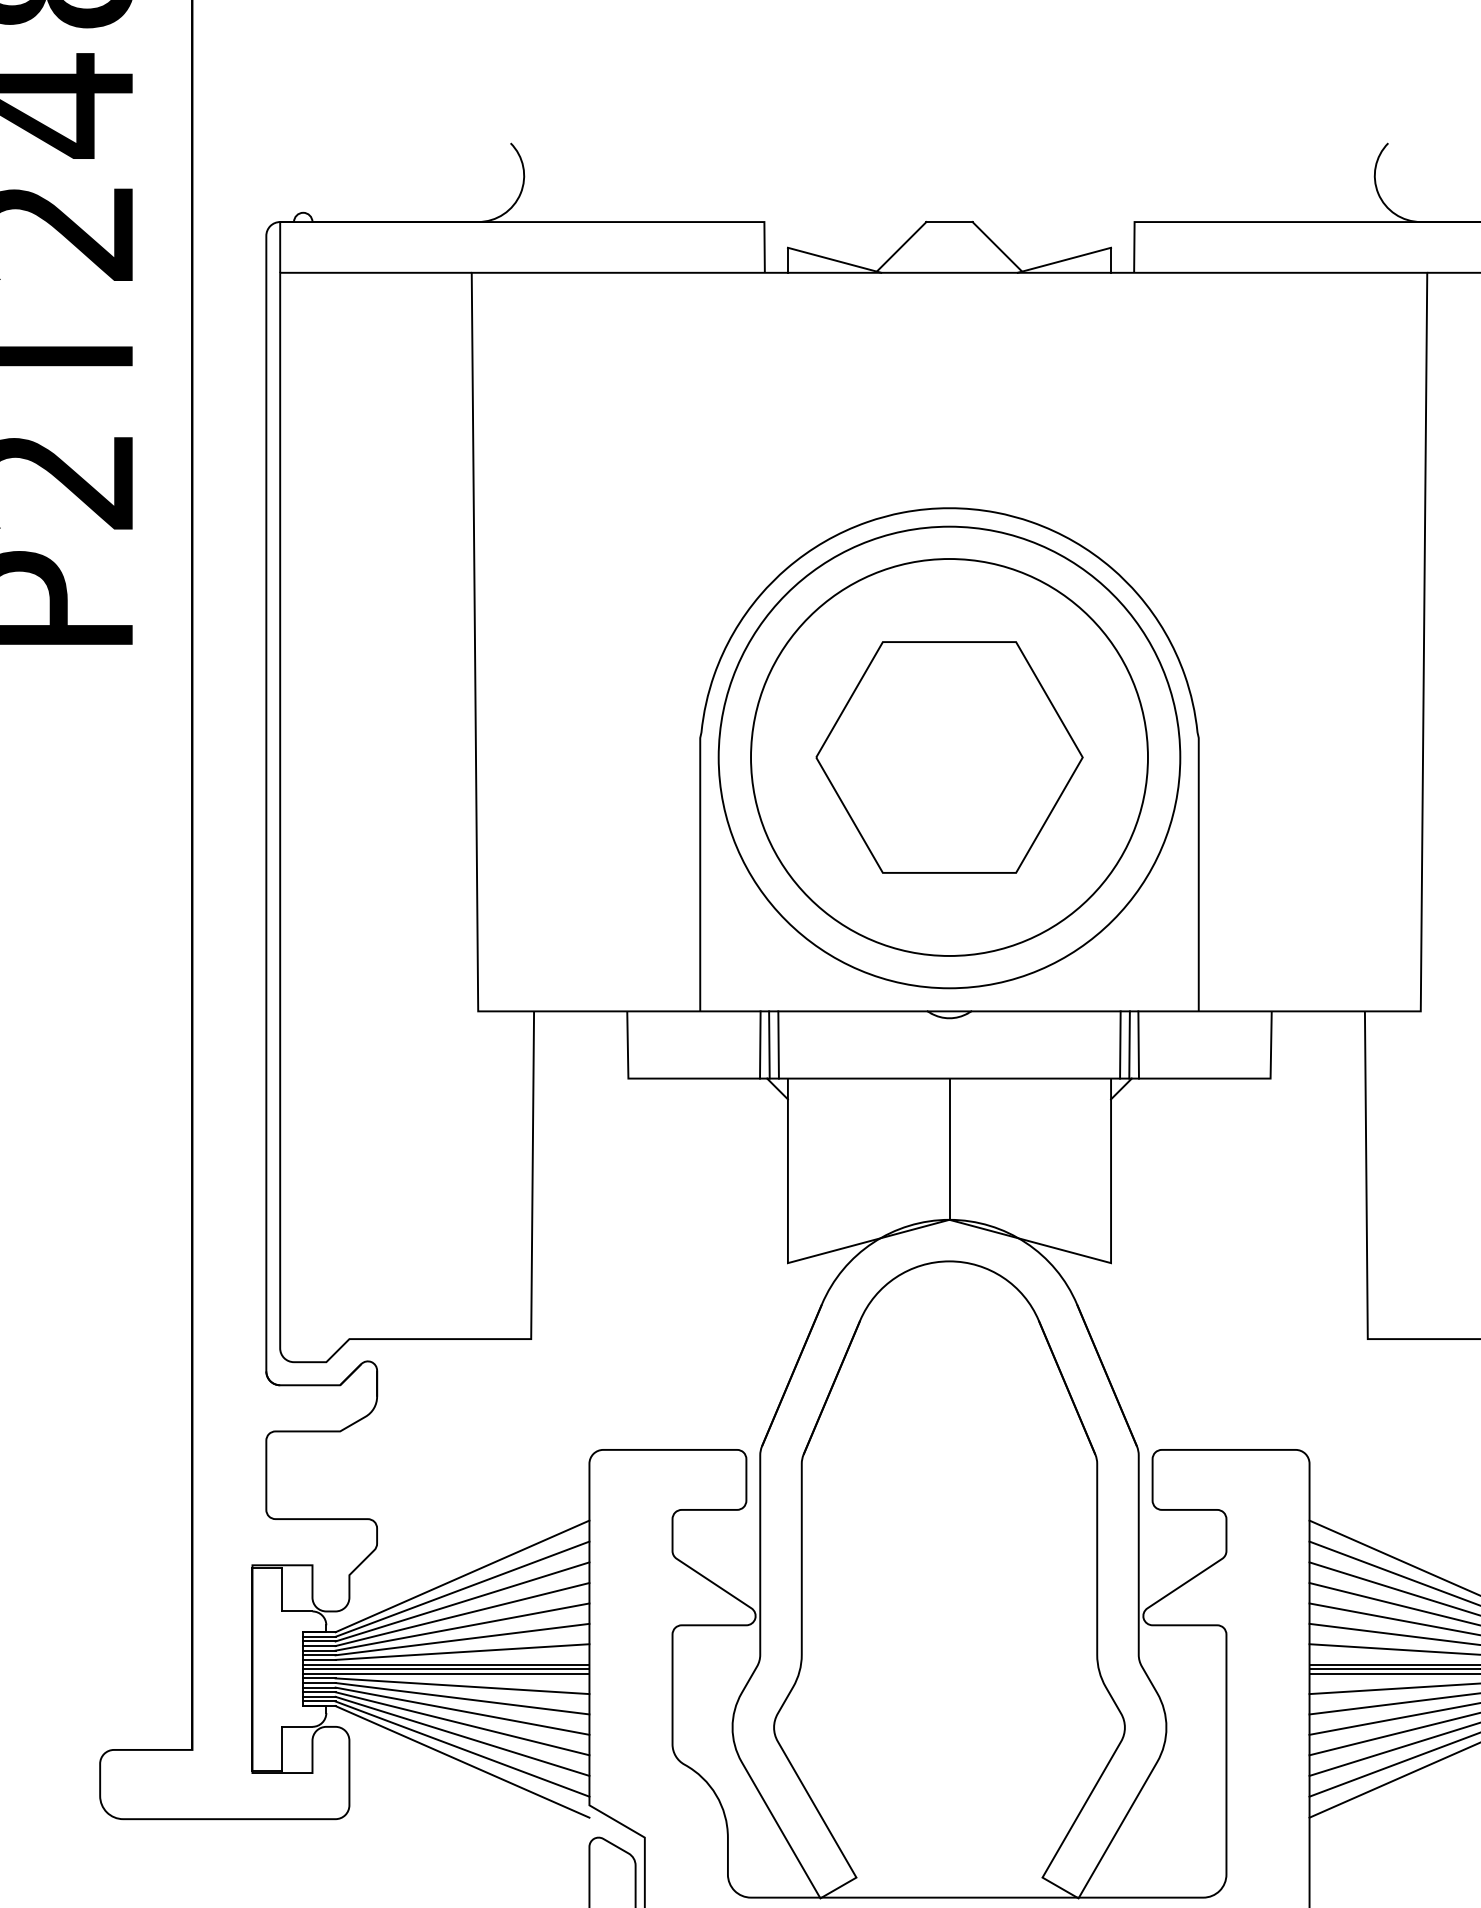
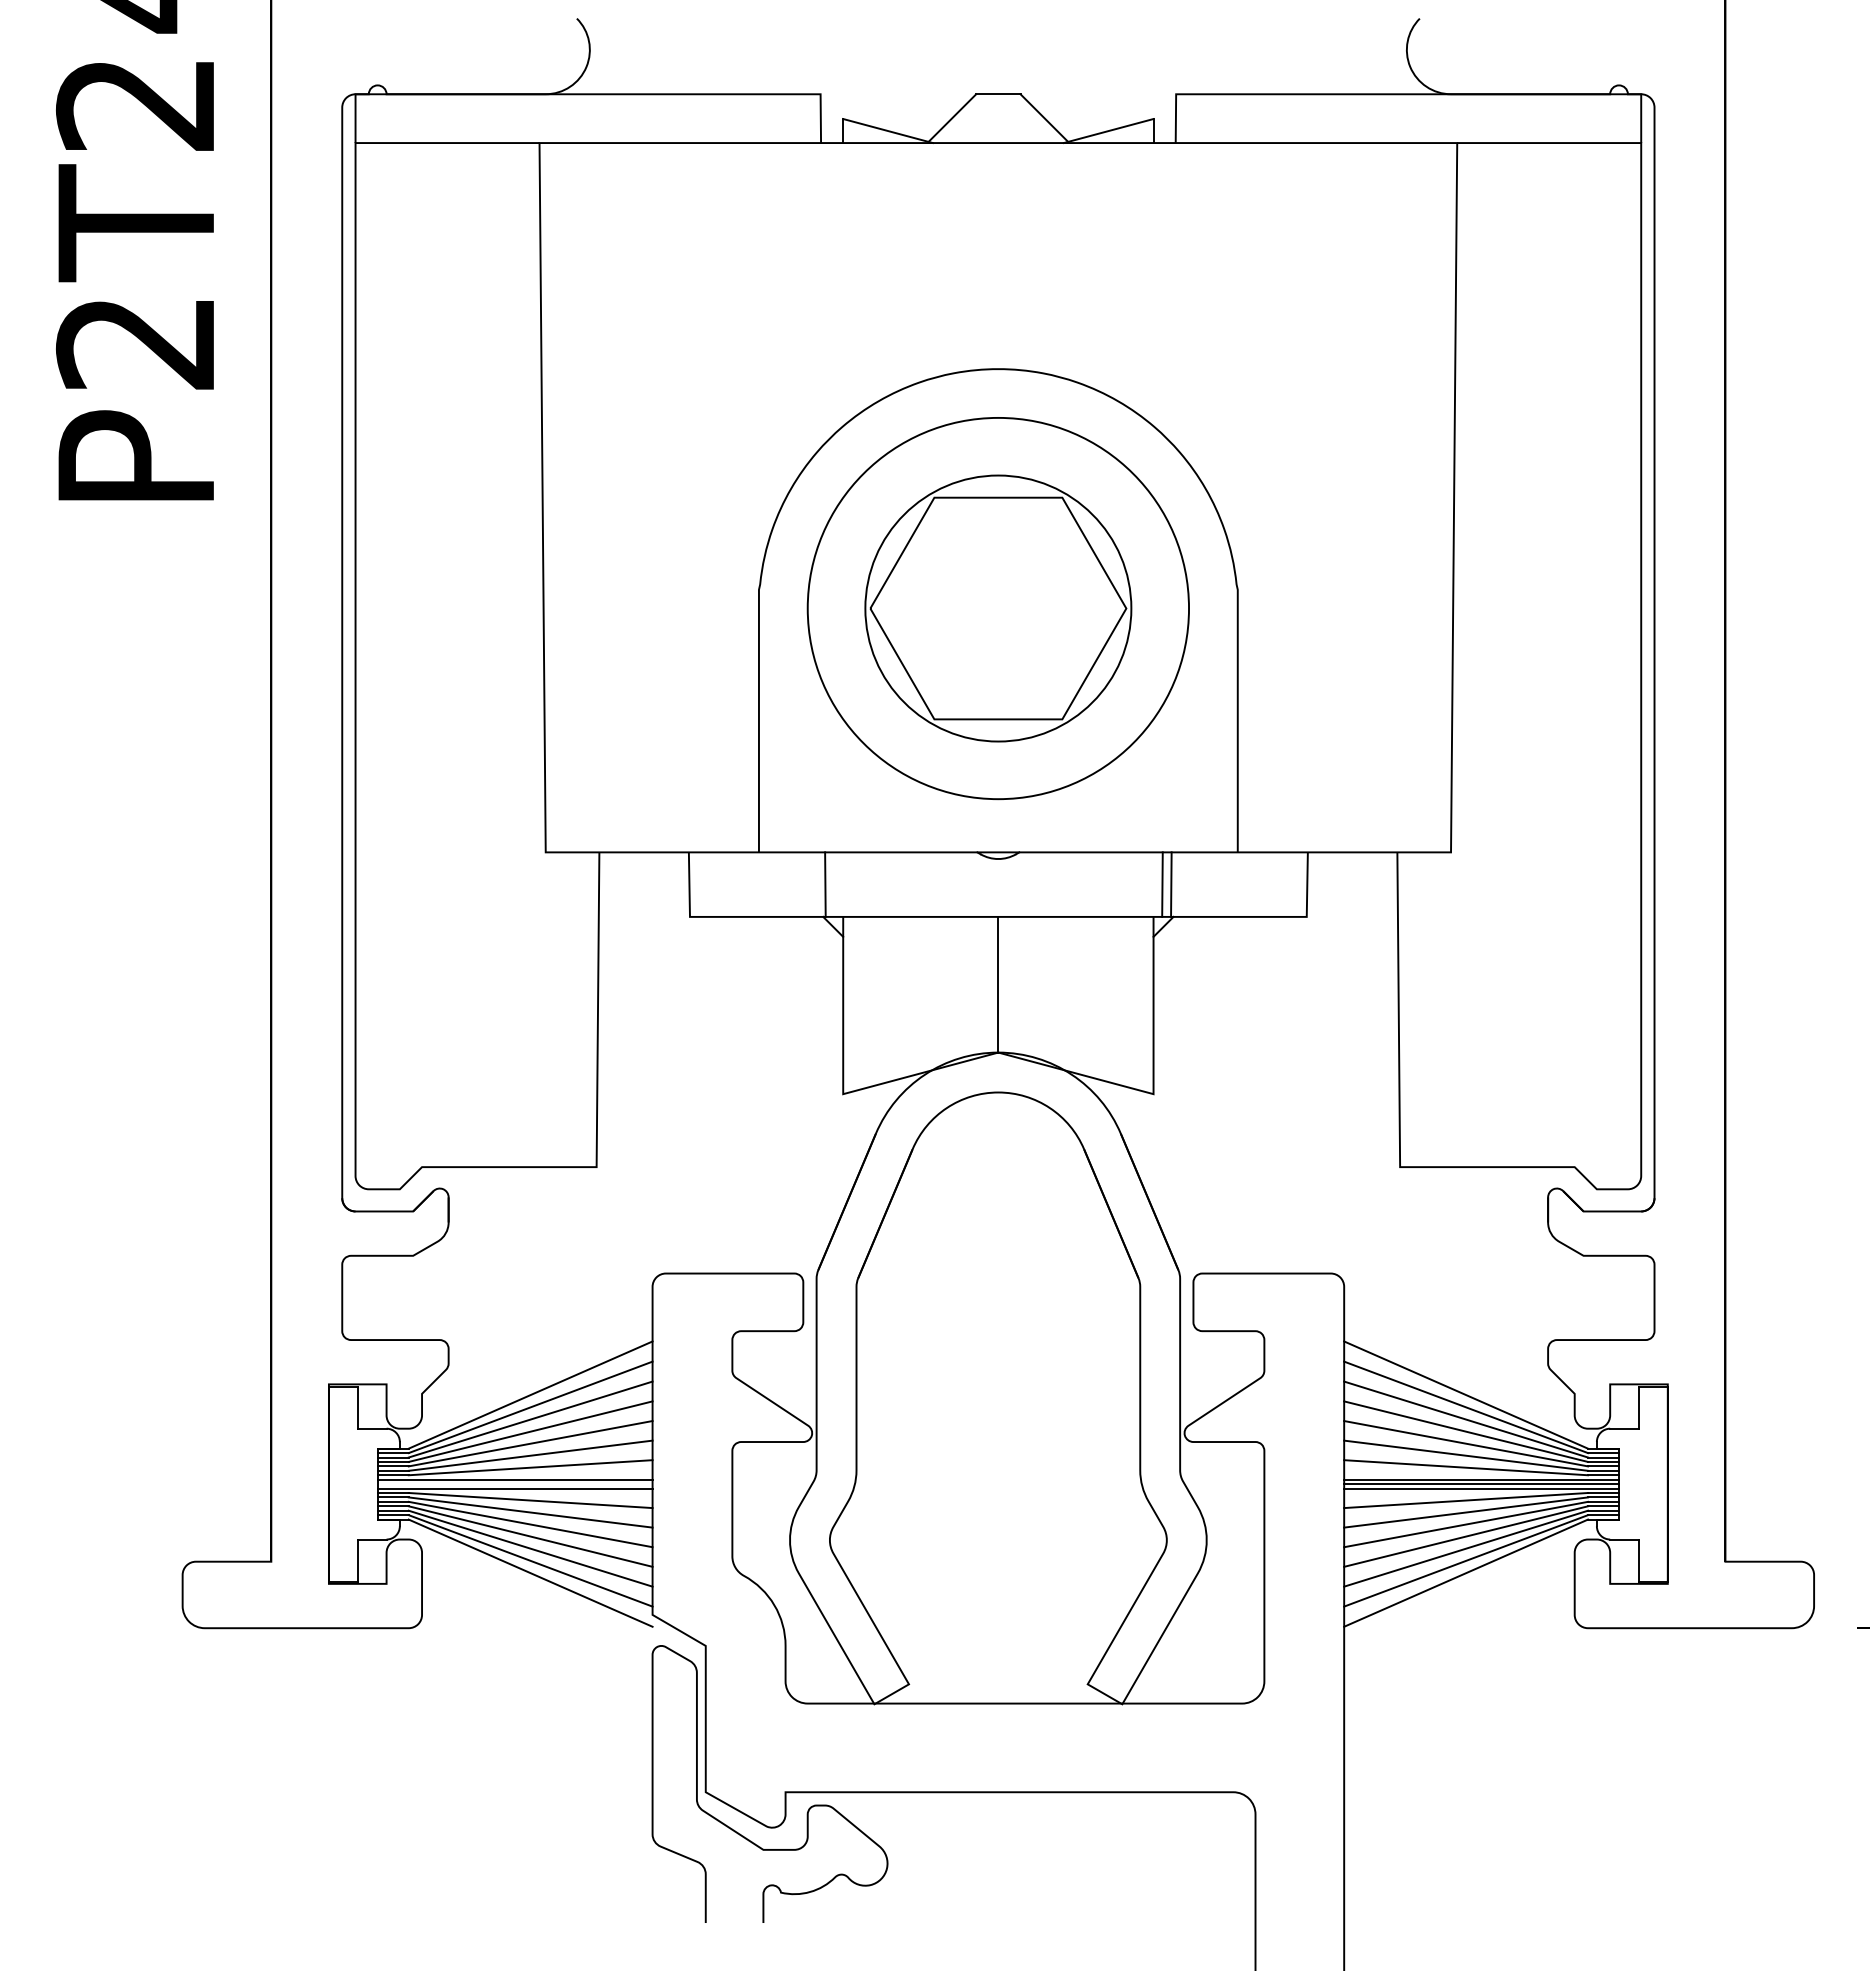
circle: (949, 757) -> (998, 608), size x0.6
line: (760, 1044) -> (816, 884), removed
line: (777, 1044) -> (833, 884), removed
line: (1138, 1044) -> (1179, 884), removed
line: (445, 1669) -> (514, 1484), removed

